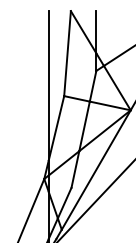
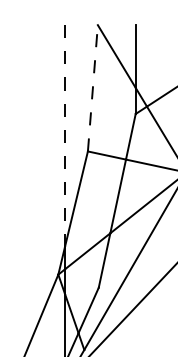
line: (67, 53) -> (92, 88), solid -> dashed
line: (48, 85) -> (64, 135), solid -> dashed

